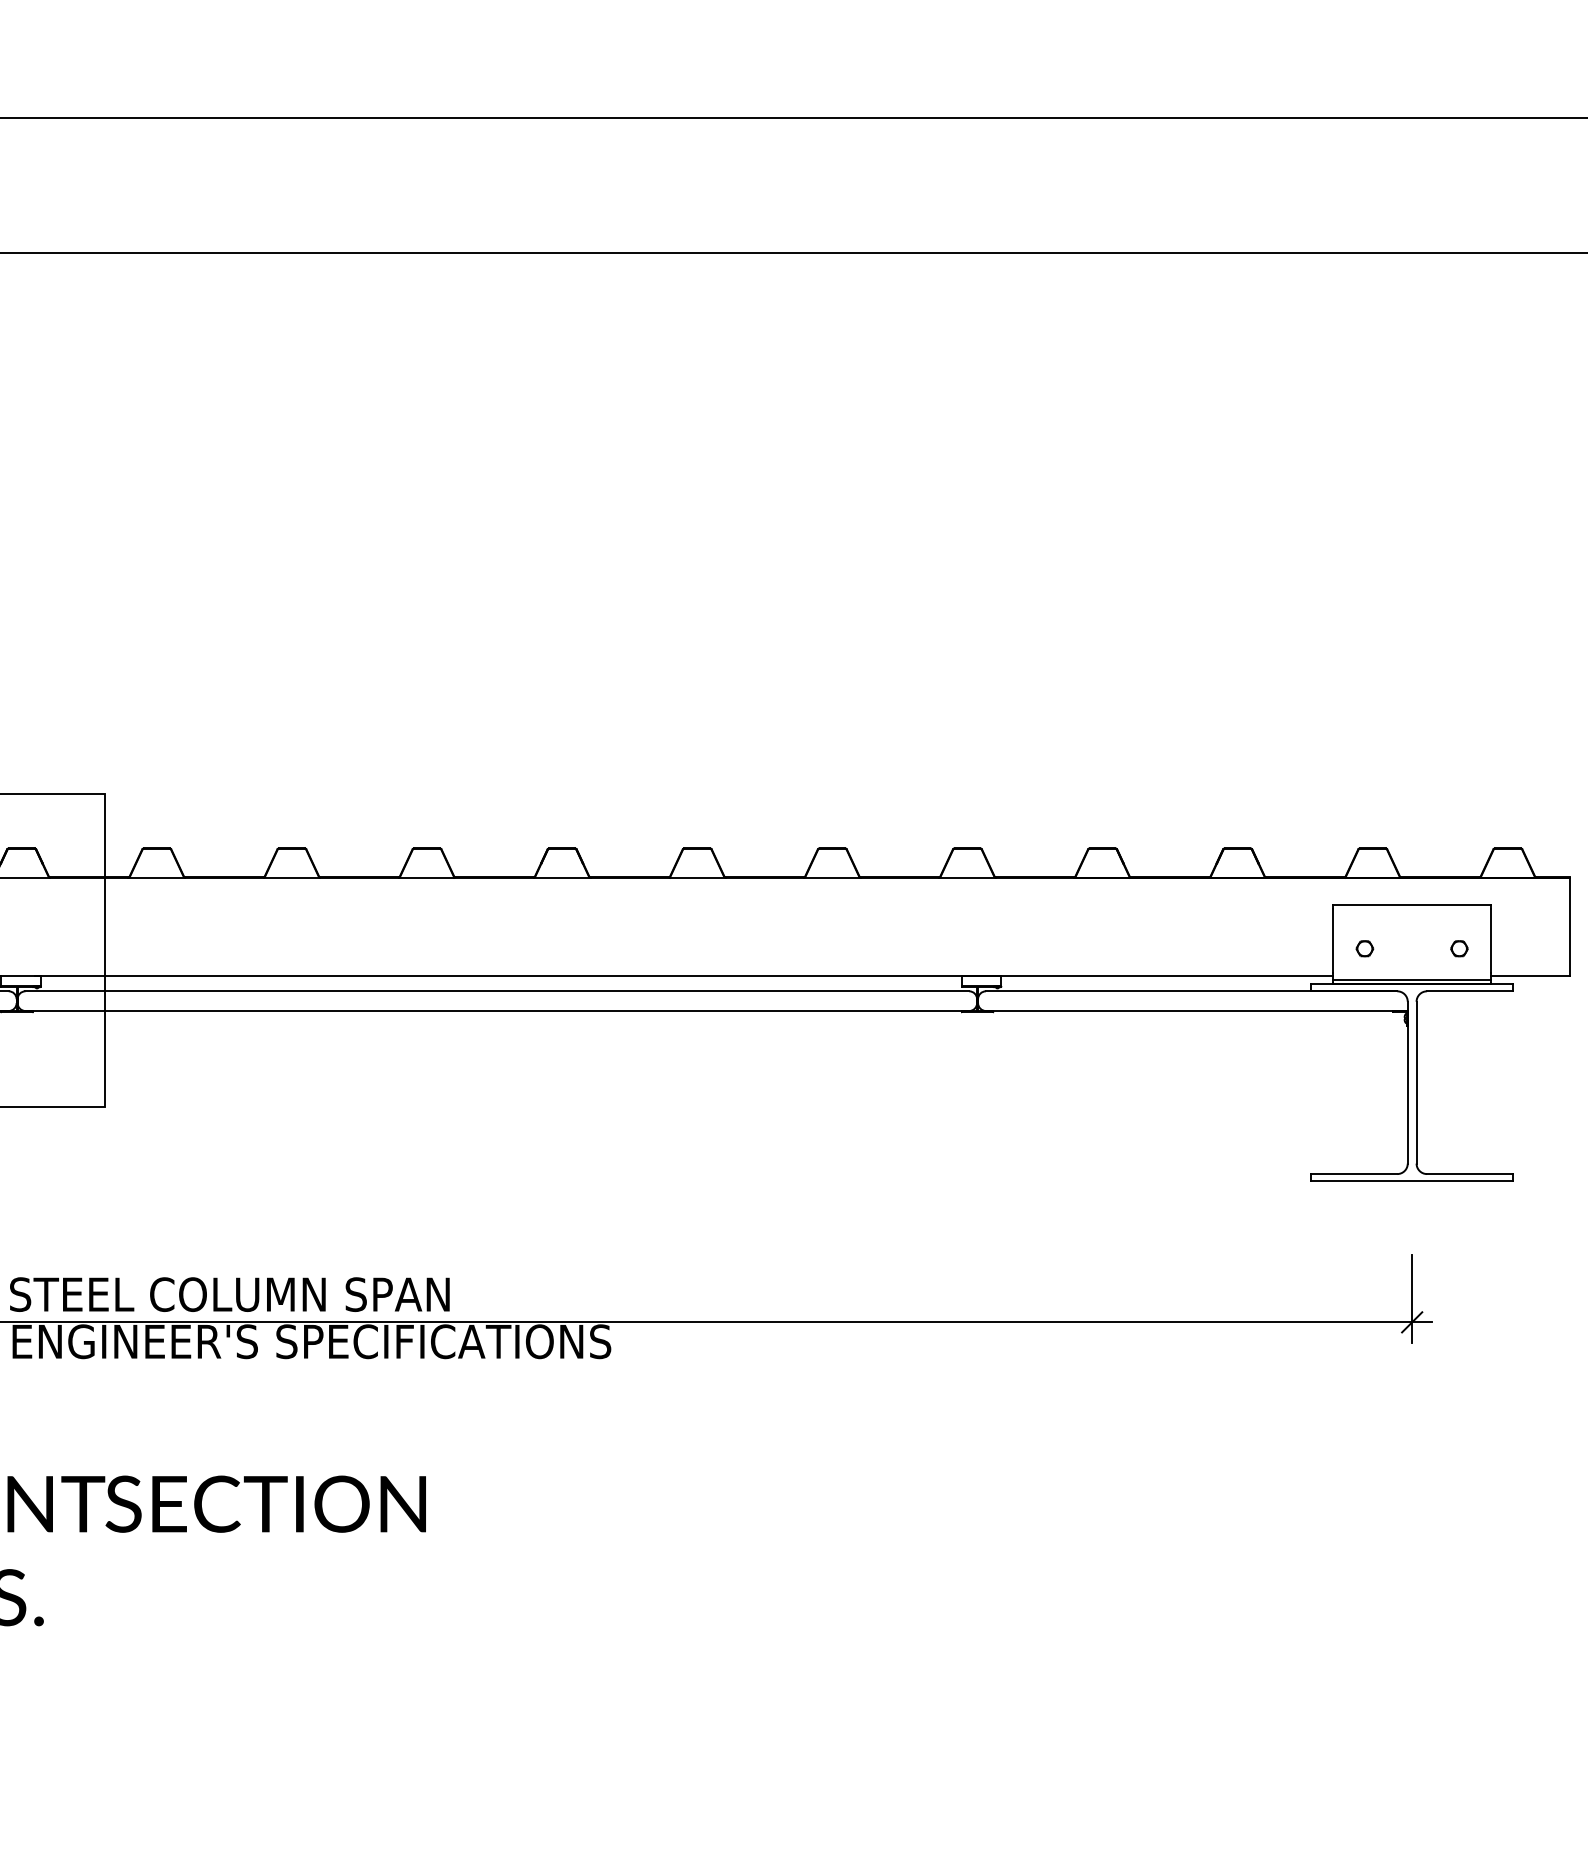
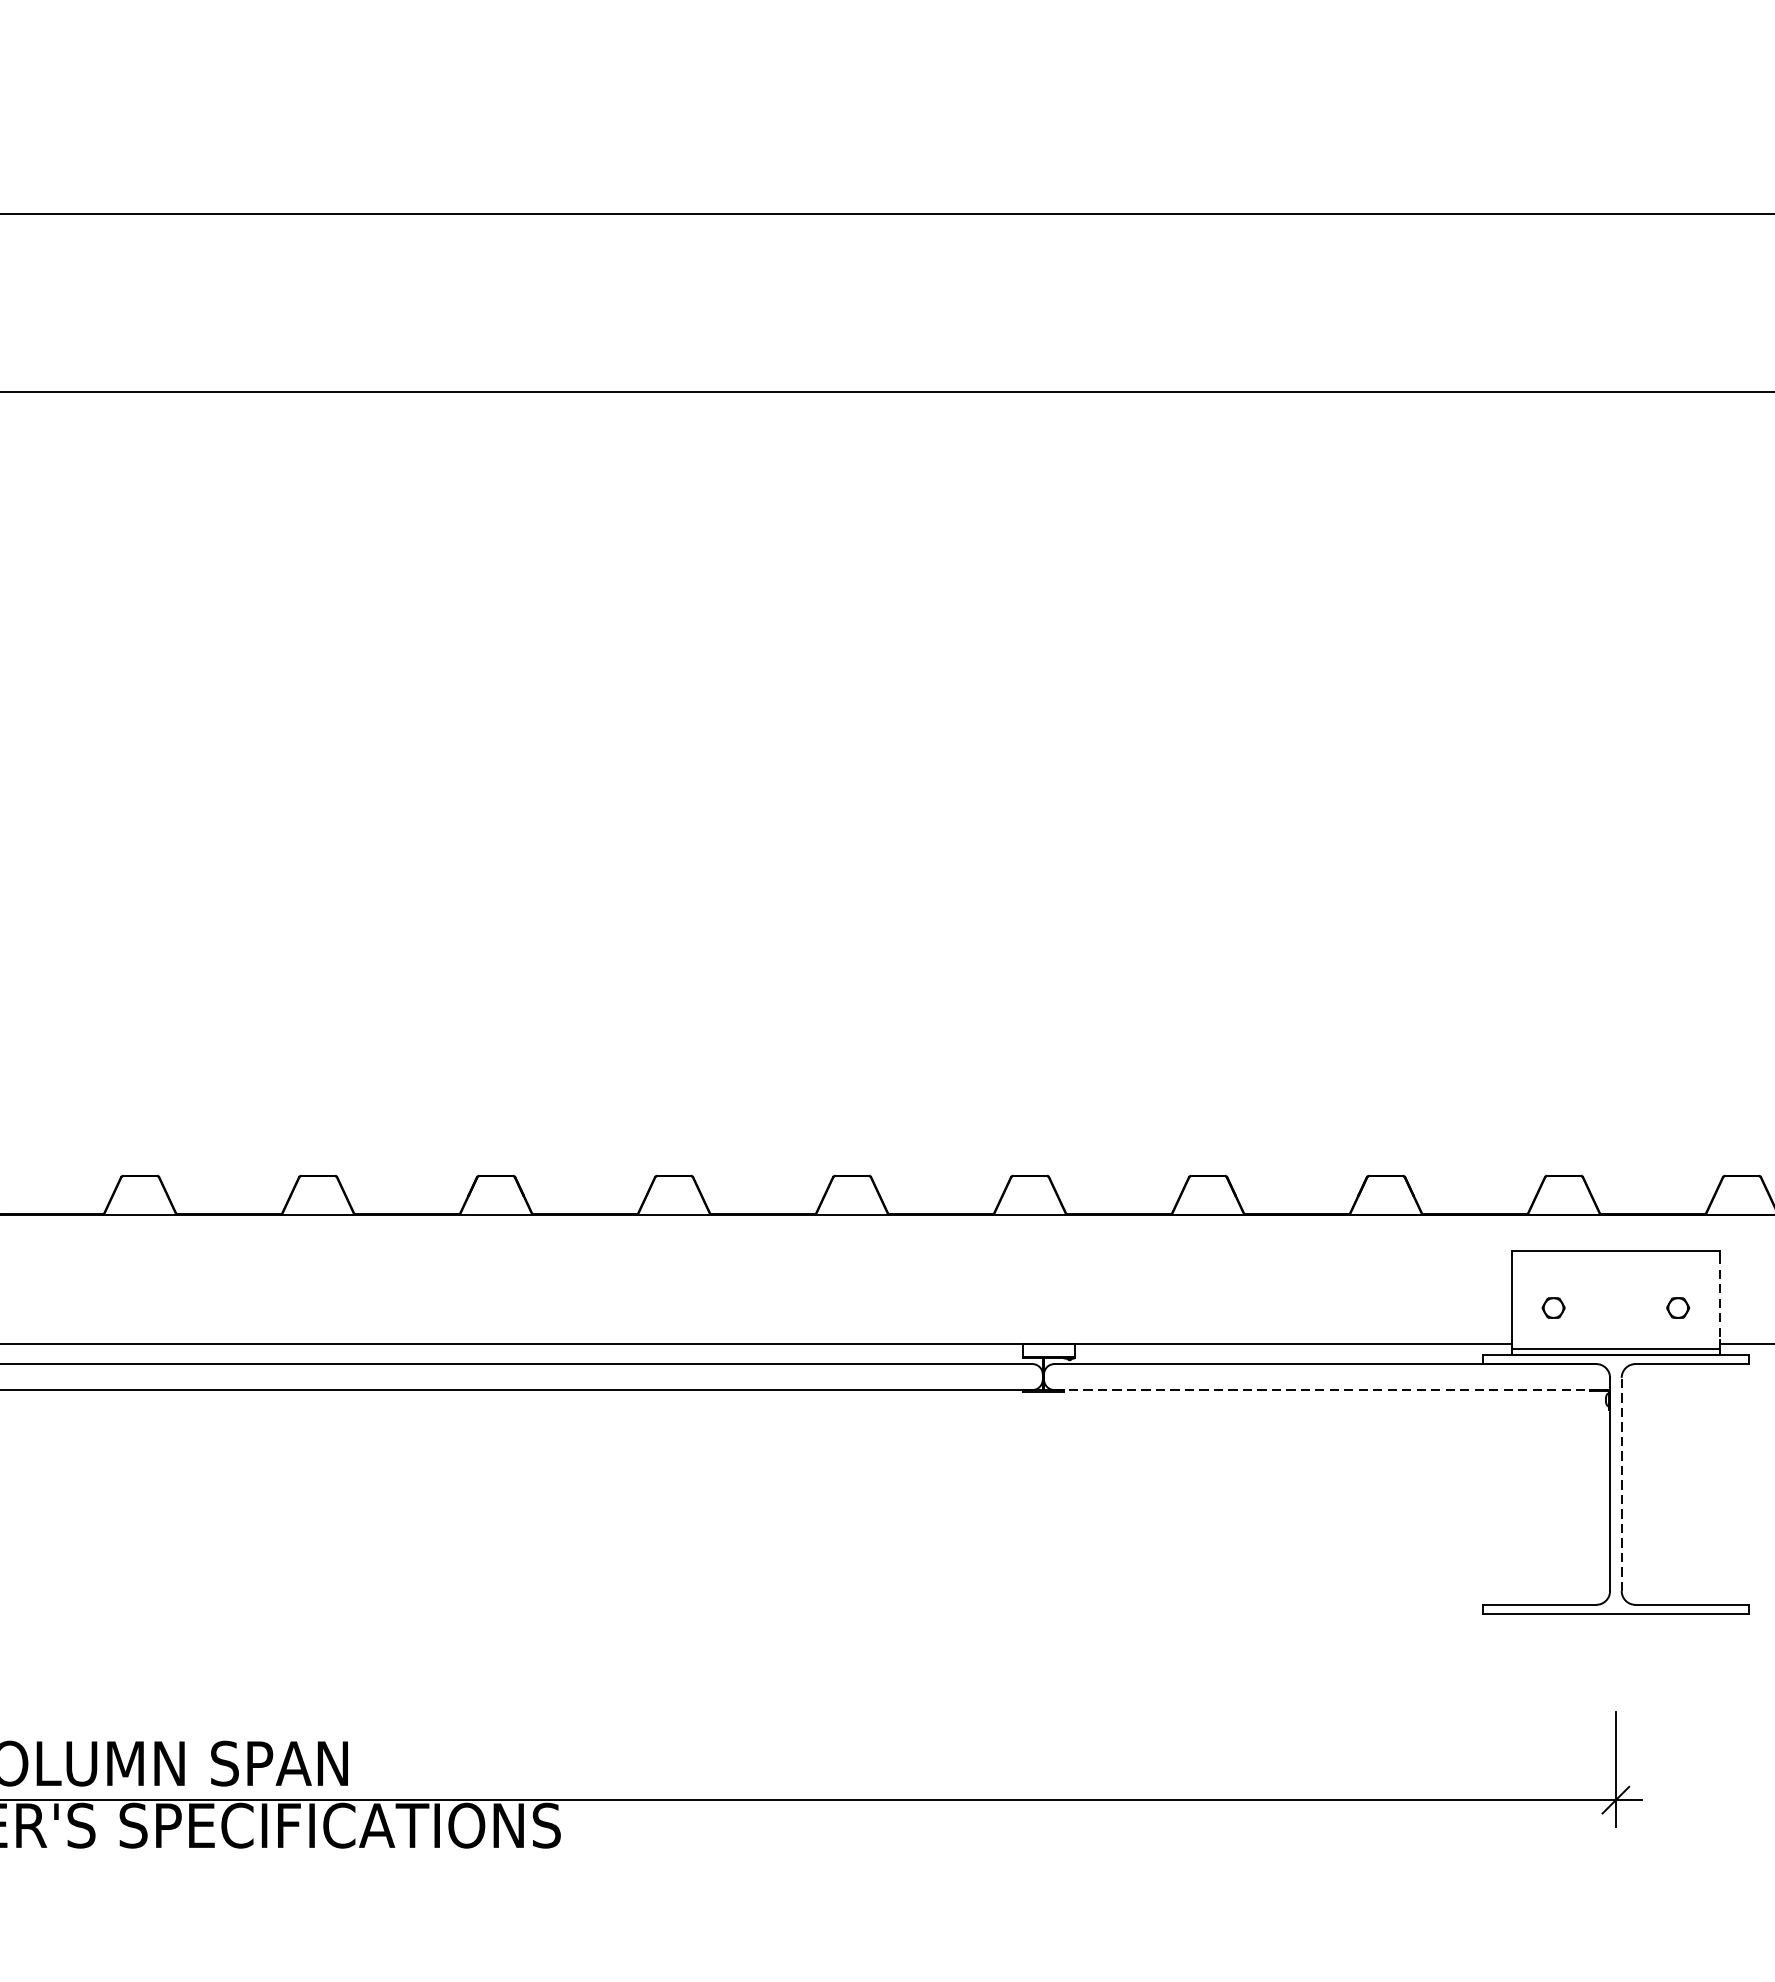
line: (1490, 941) -> (1719, 1298), solid -> dashed
line: (1196, 1011) -> (1331, 1390), solid -> dashed
line: (1416, 1082) -> (1621, 1484), solid -> dashed

